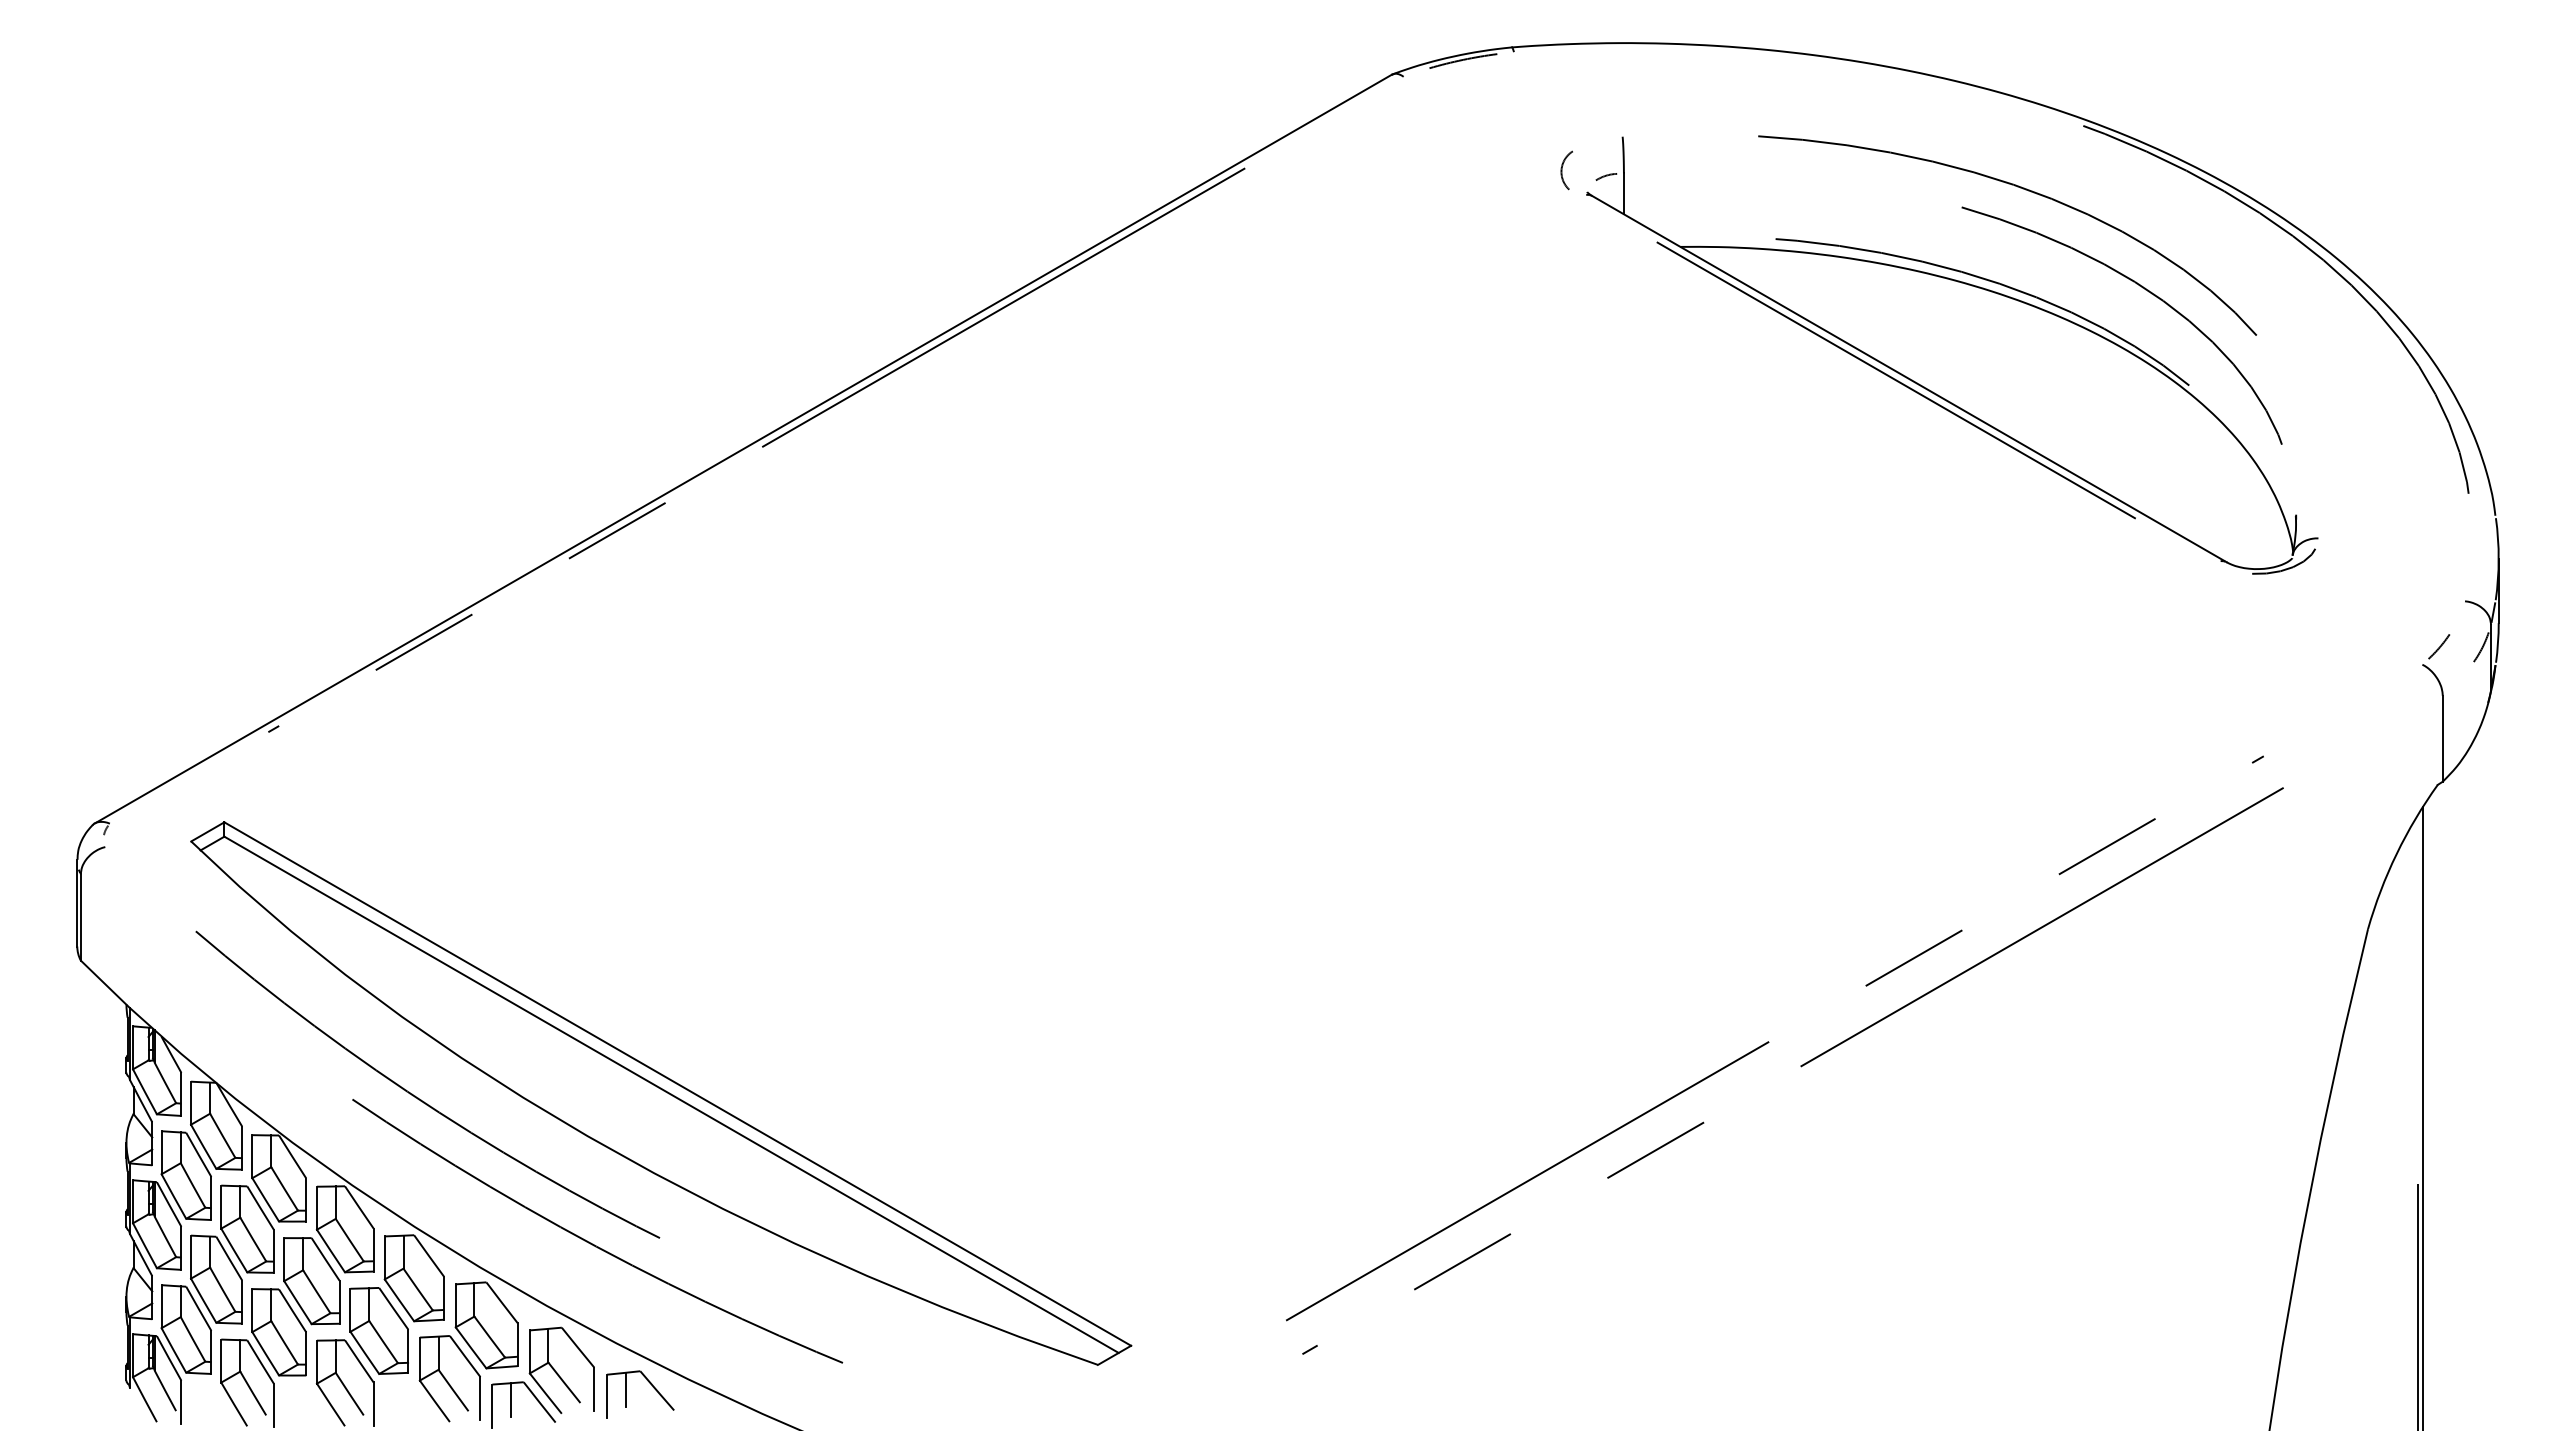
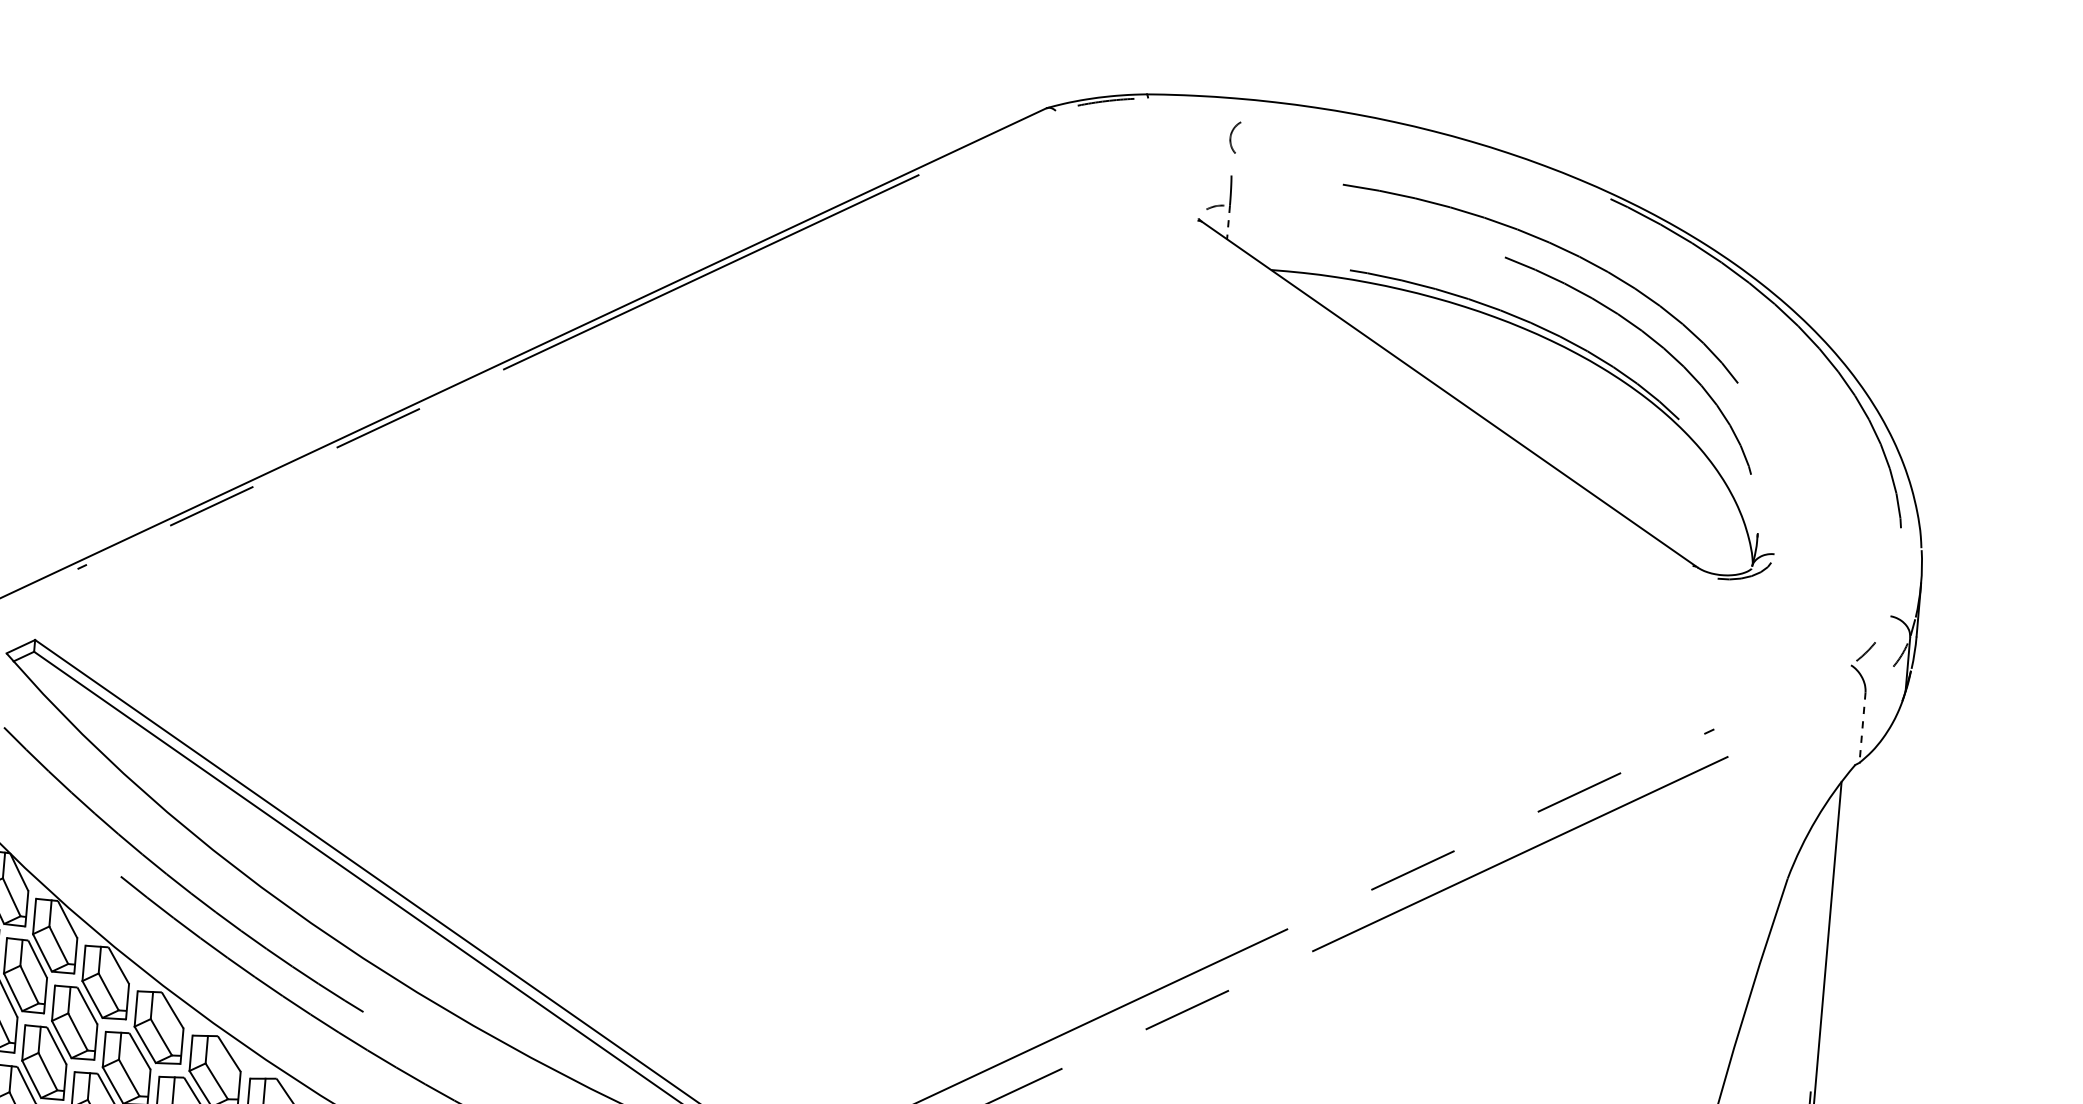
arc: (1562, 170) -> (1231, 137), moved
line: (1623, 194) -> (1228, 222), solid -> dashed
line: (1895, 380) -> (1438, 394), removed
line: (2442, 738) -> (1862, 727), solid -> dashed

